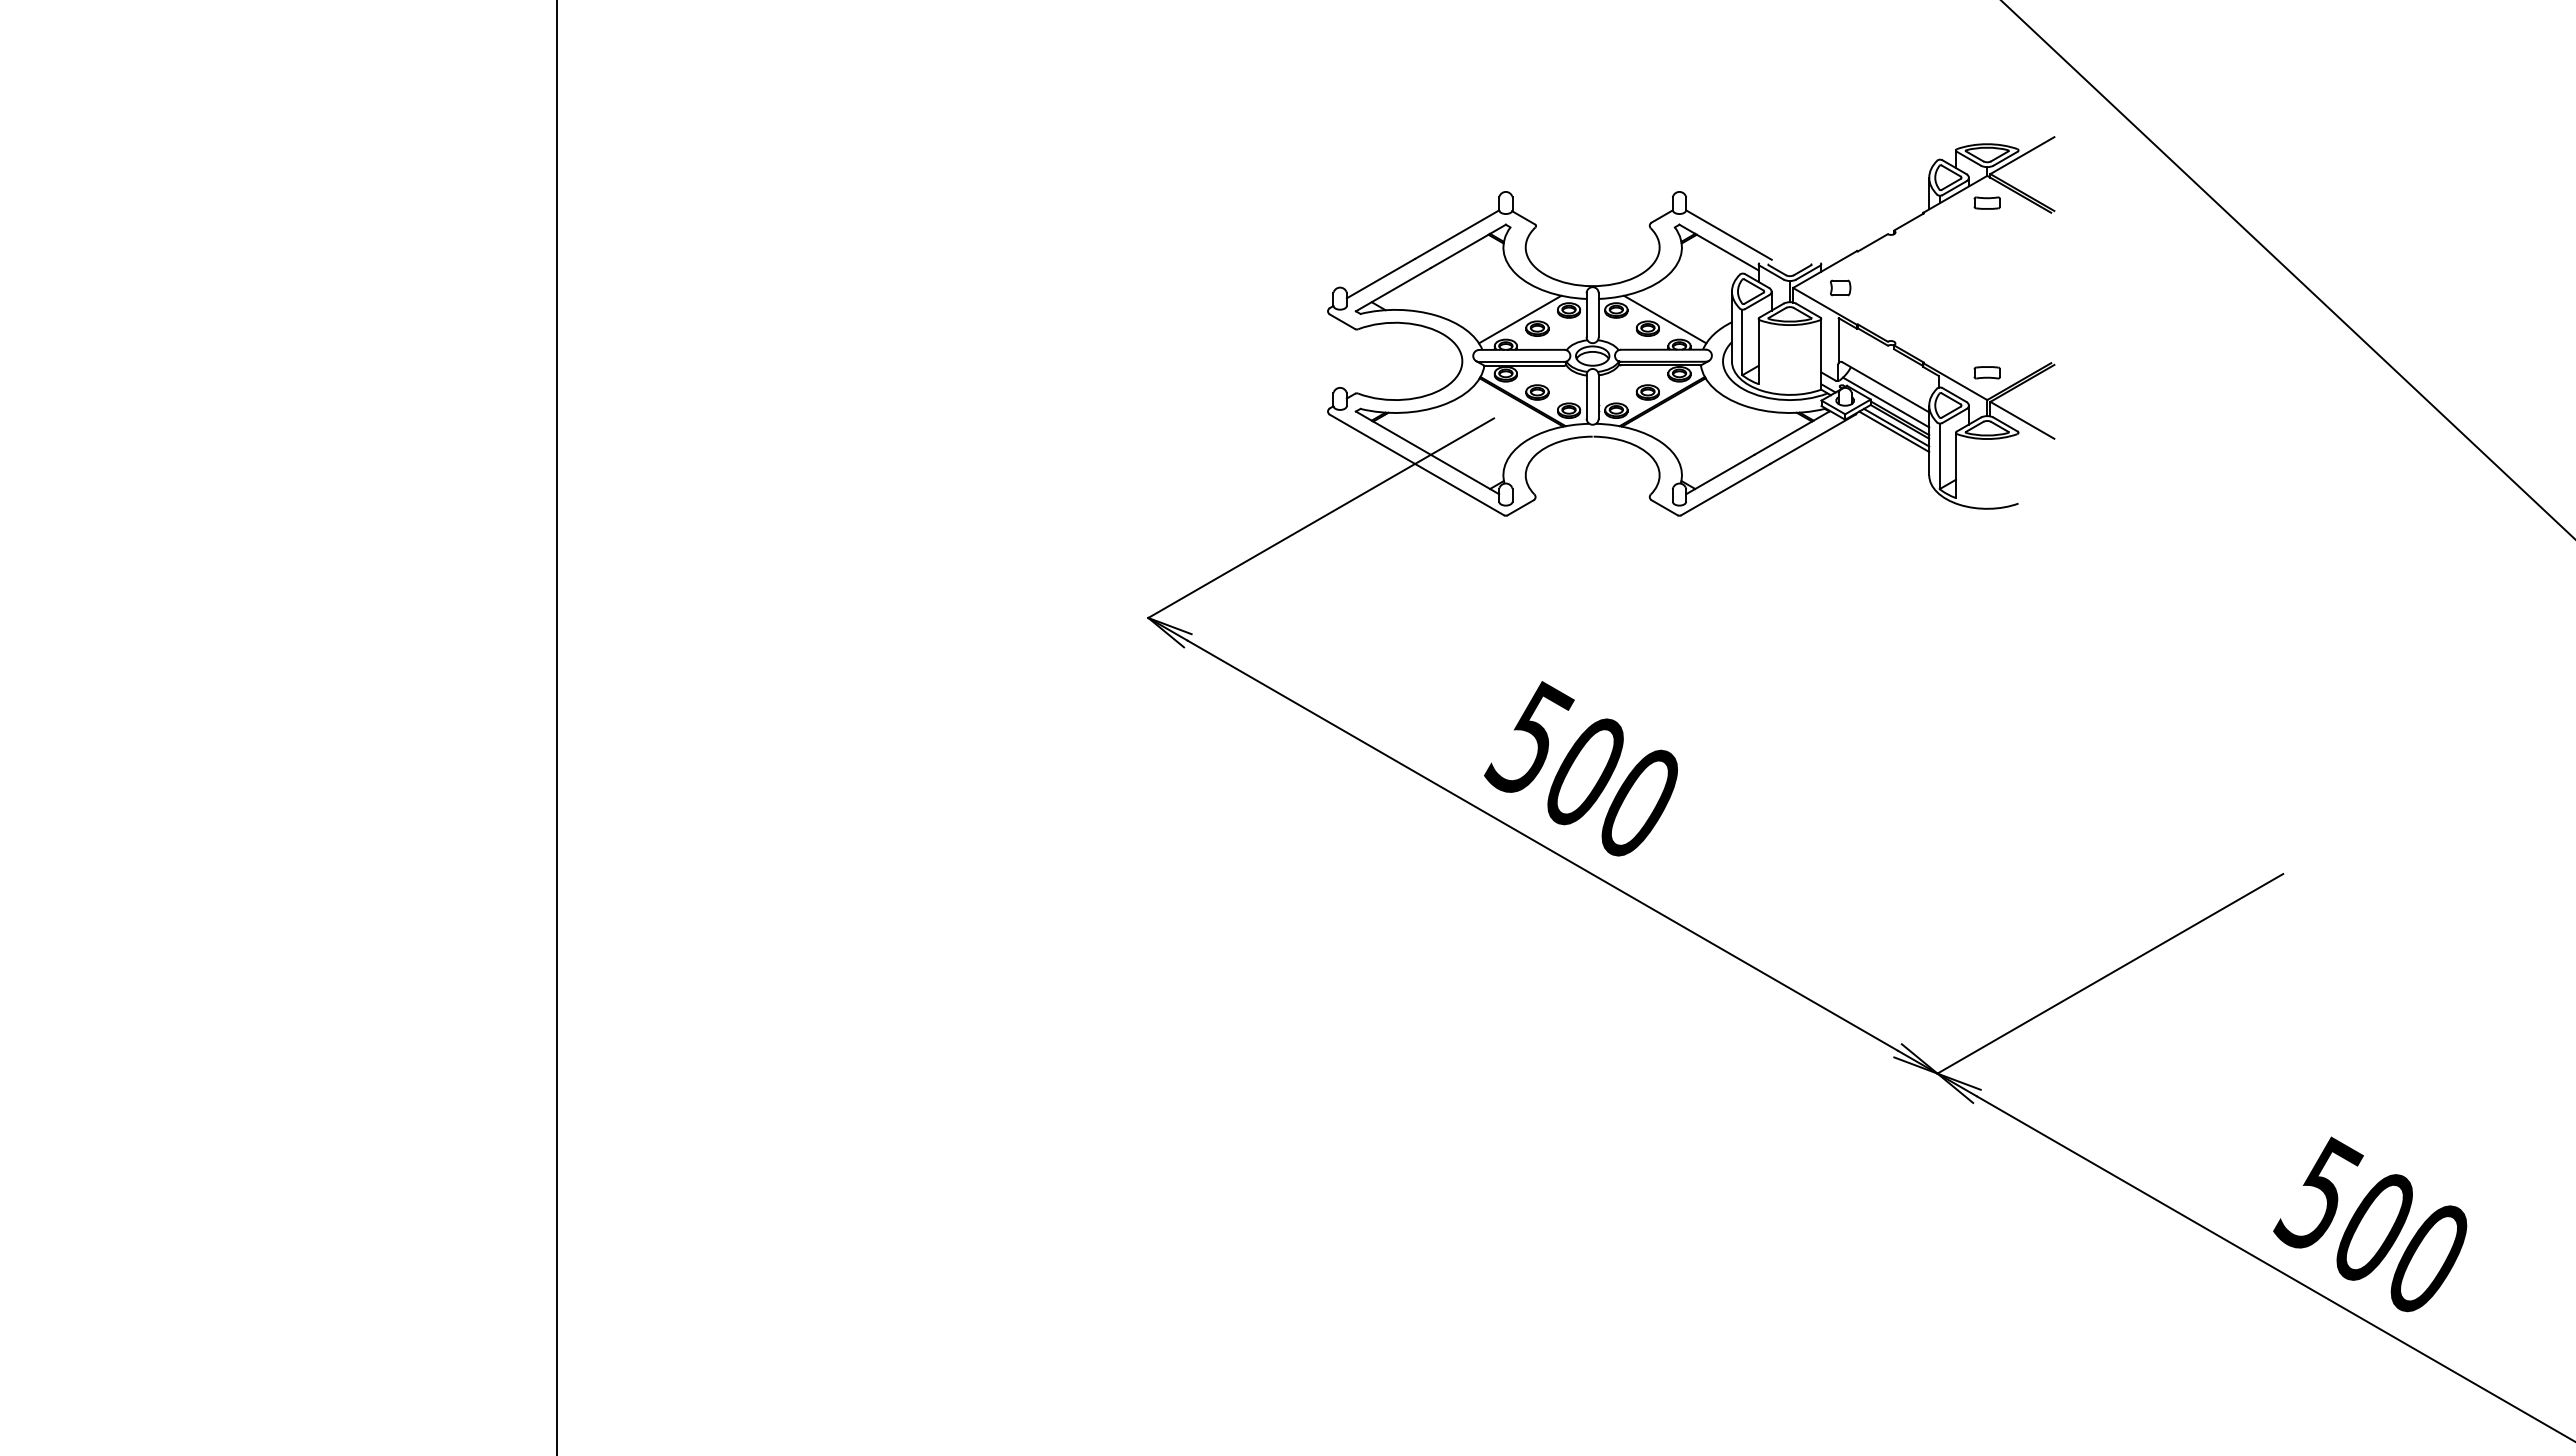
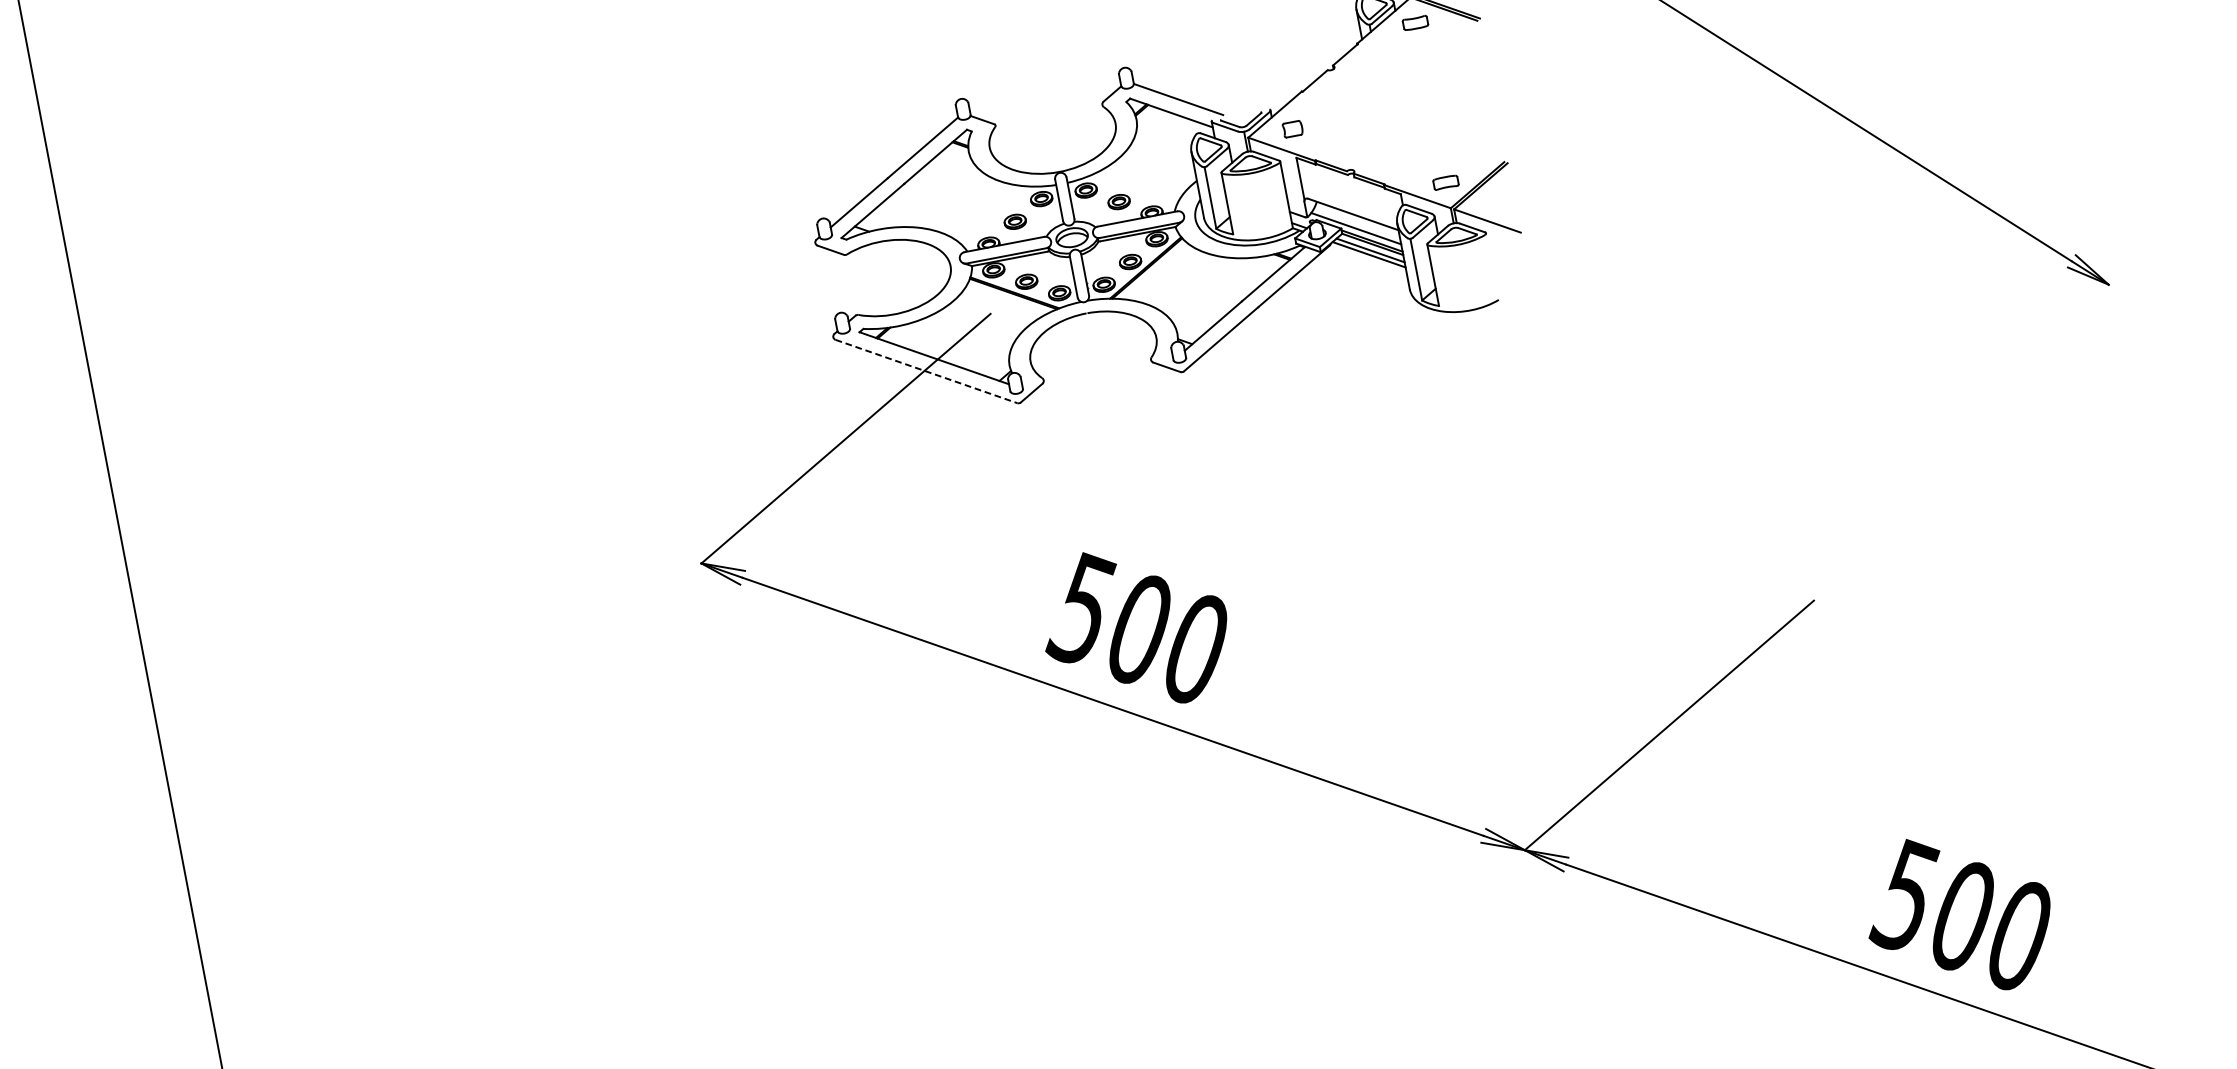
line: (1520, 319) -> (997, 216), removed
line: (1664, 319) -> (1133, 190), removed
line: (1416, 465) -> (926, 372), solid -> dashed

